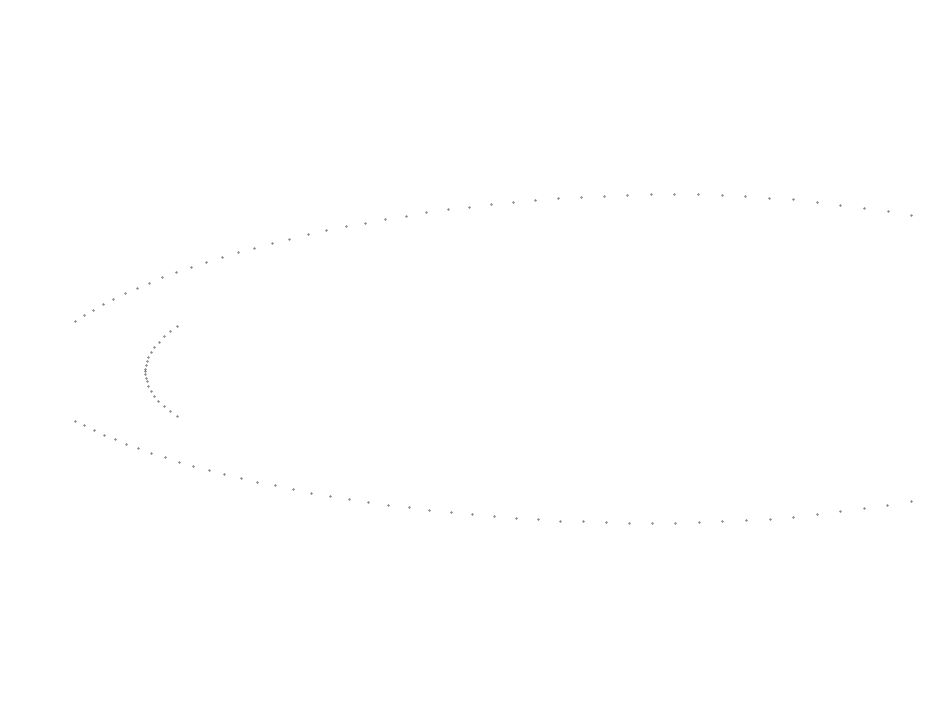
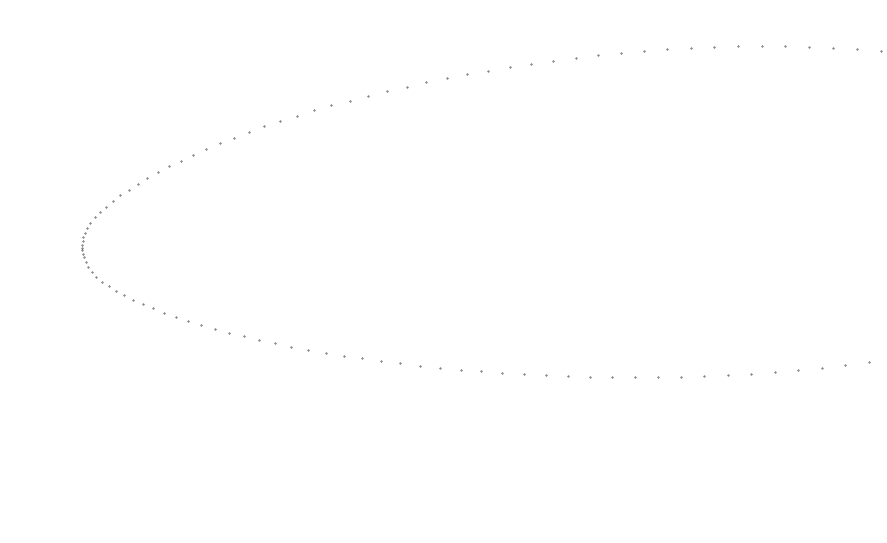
part: (146, 371) -> (83, 247), moved

